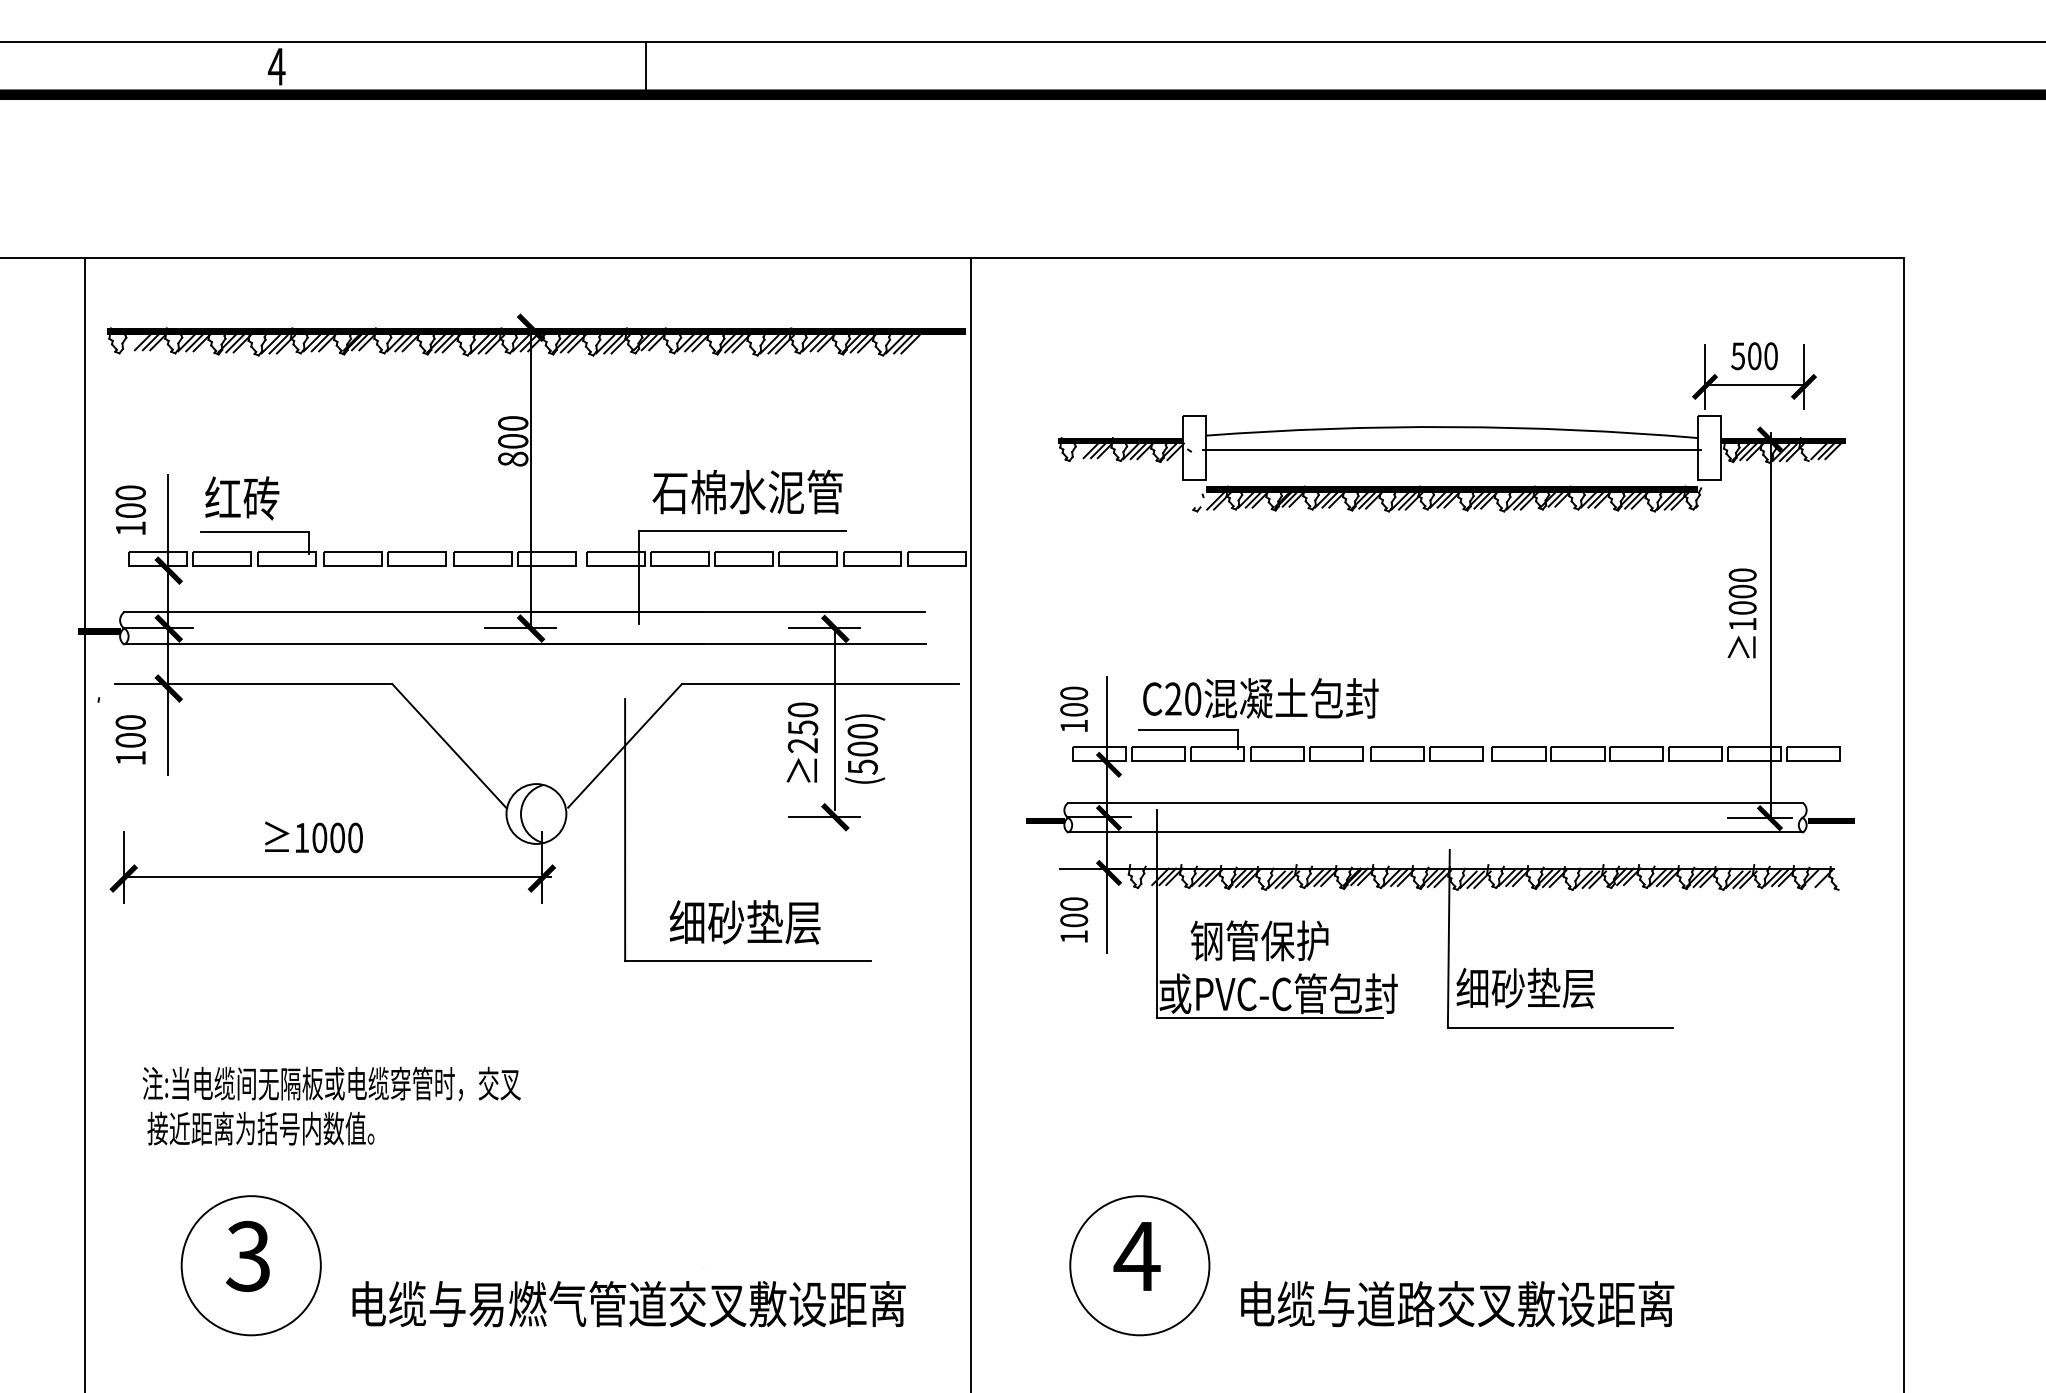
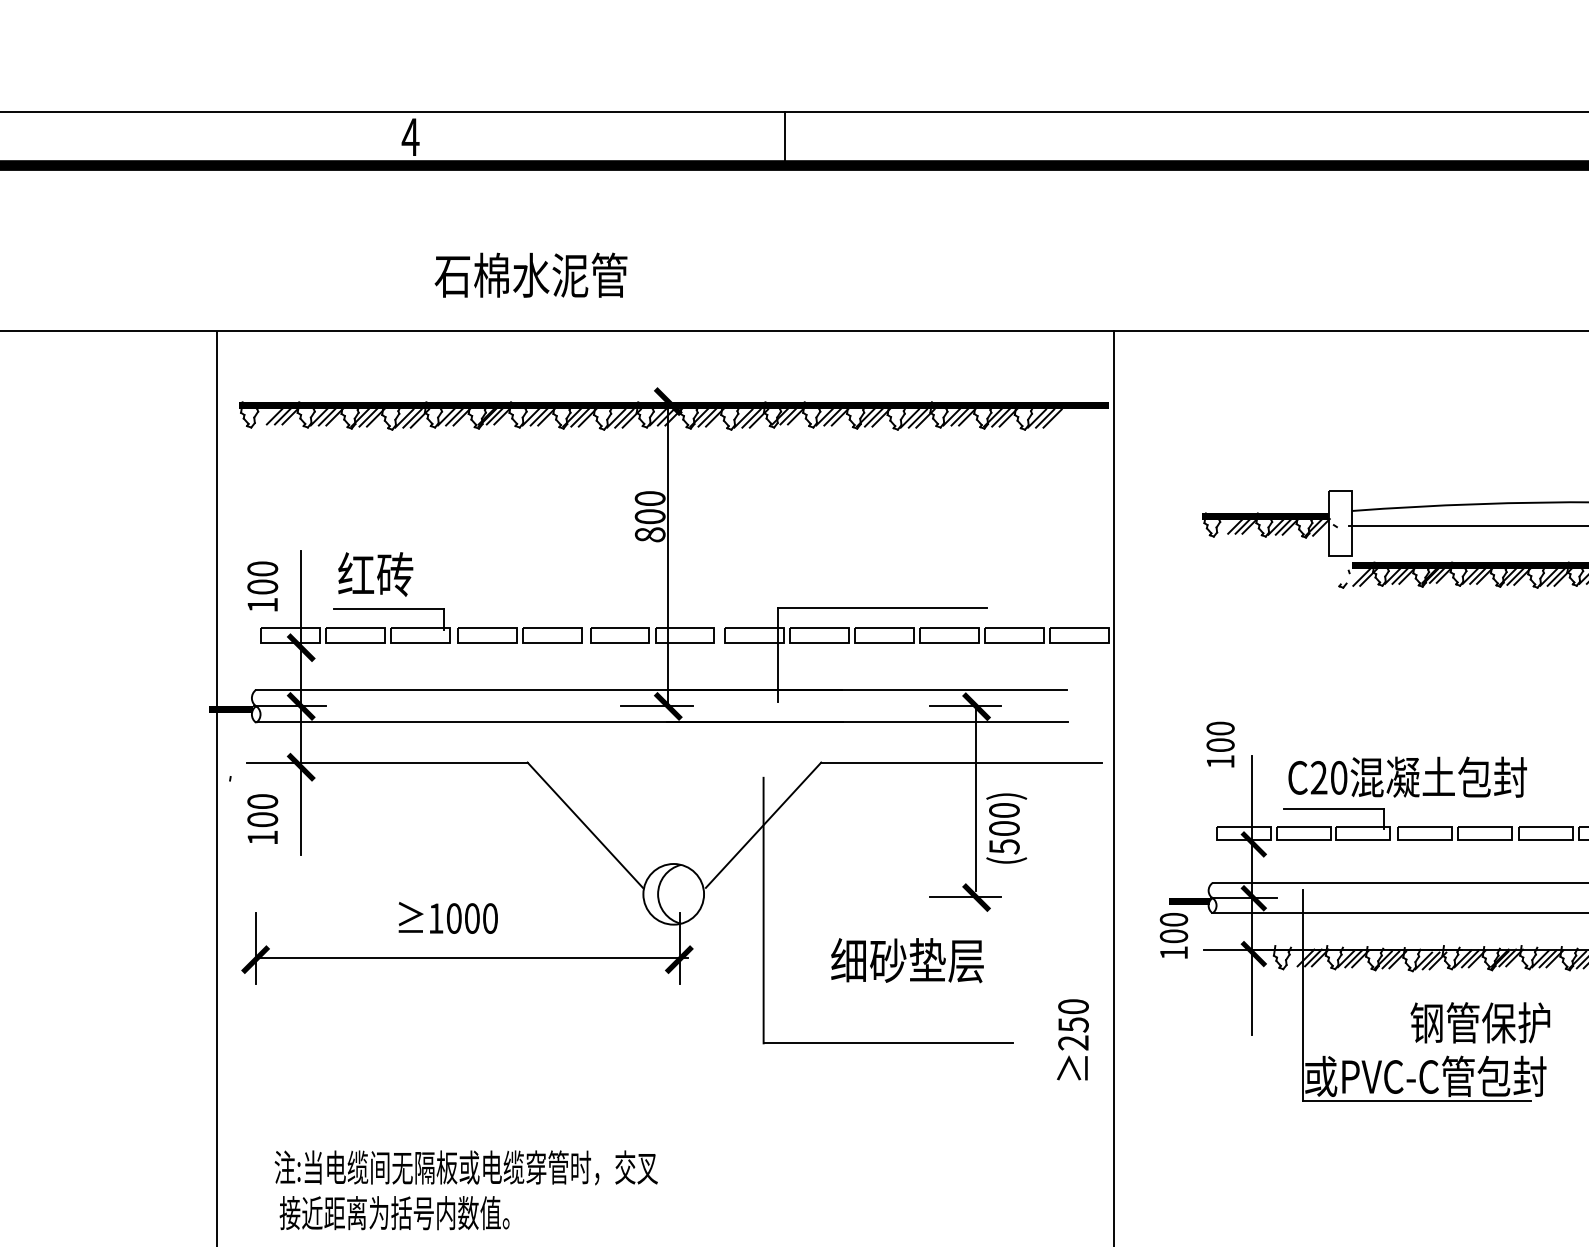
text: (747, 491) -> (530, 274), moved
text: (1074, 708) -> (1220, 743), moved
text: (802, 742) -> (1072, 1039), moved
text: (1074, 919) -> (1174, 935), moved
text: (744, 922) -> (906, 960), moved
text: (1259, 940) -> (1480, 1022), moved

